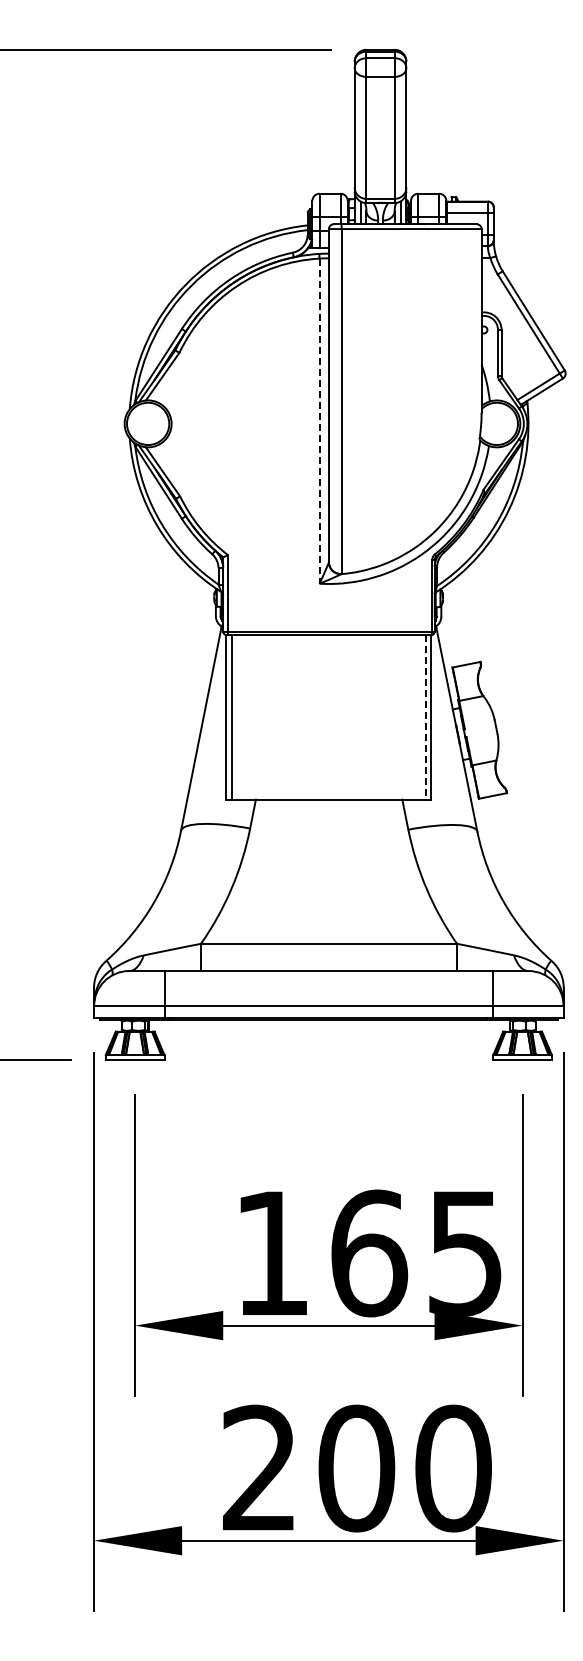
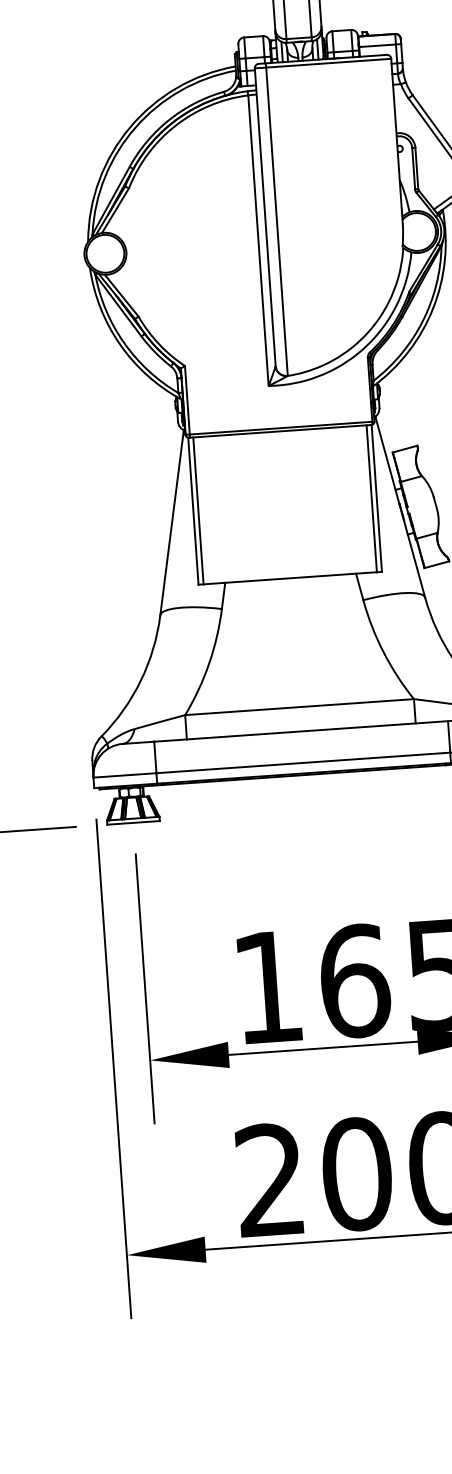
line: (319, 421) -> (258, 240), dashed -> solid
line: (425, 717) -> (371, 498), dashed -> solid

